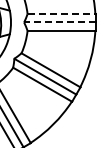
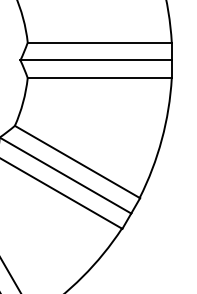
line: (61, 14) -> (99, 43), dashed -> solid
line: (59, 22) -> (95, 60), dashed -> solid

